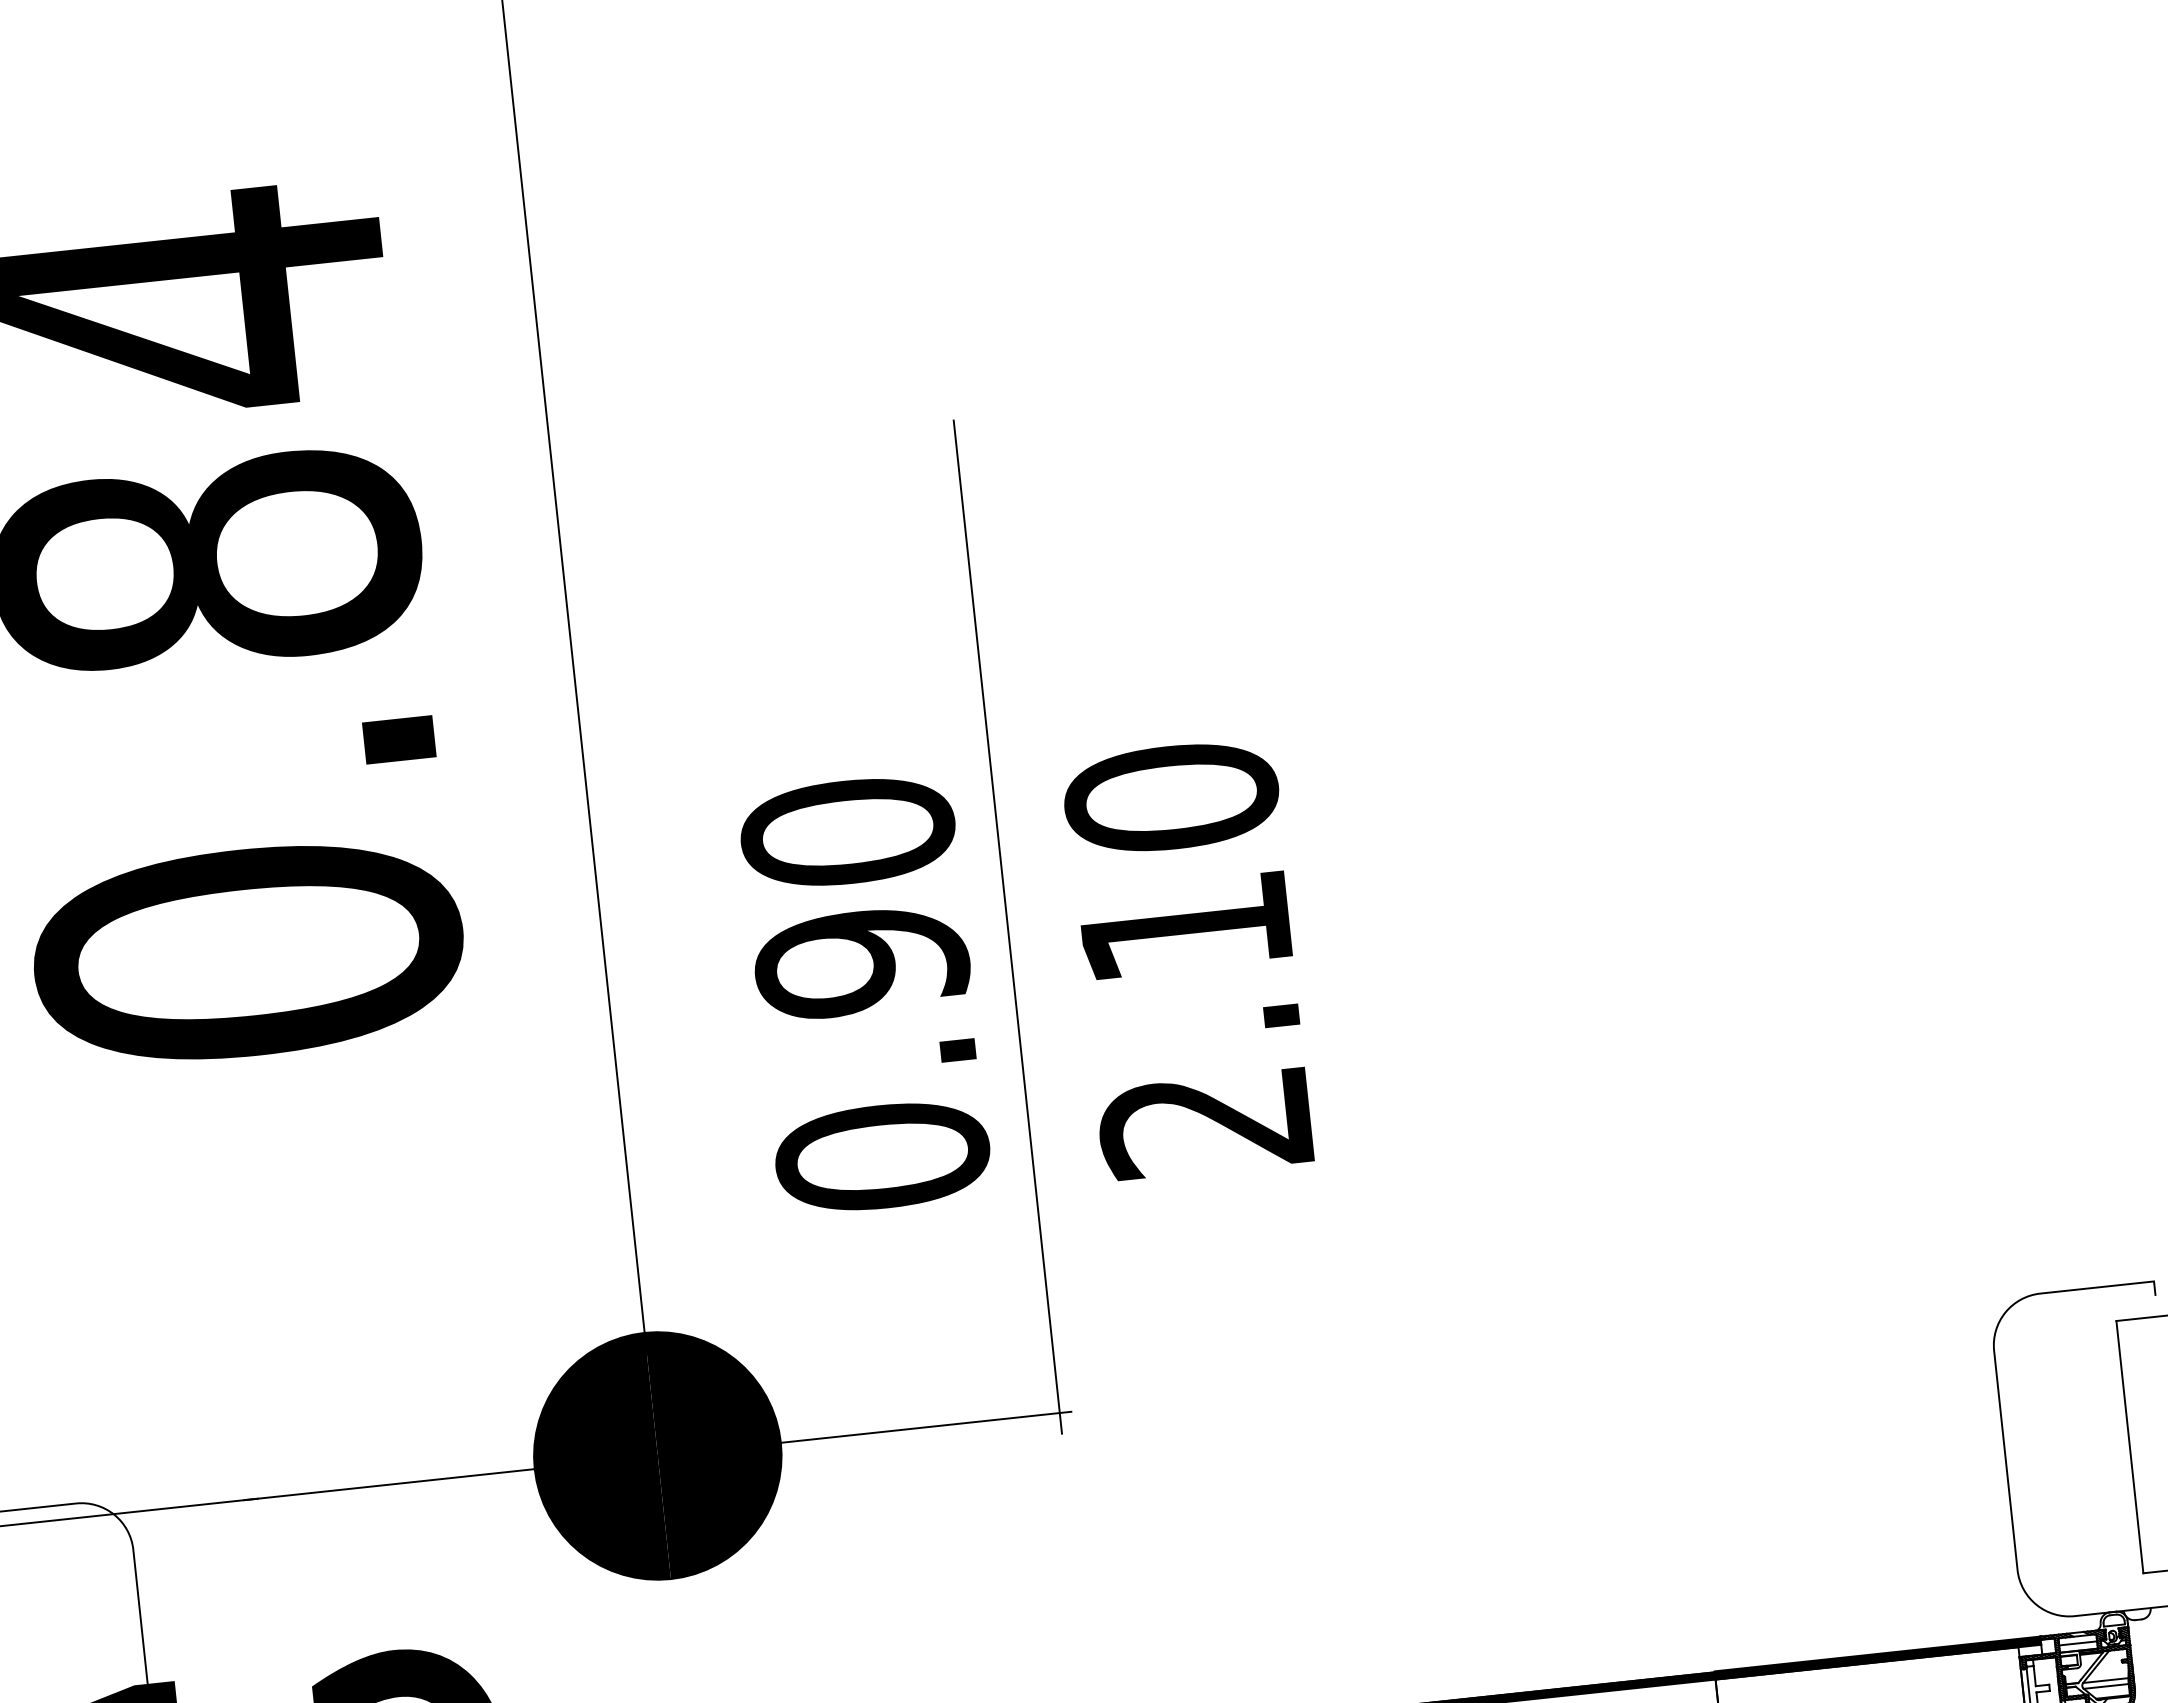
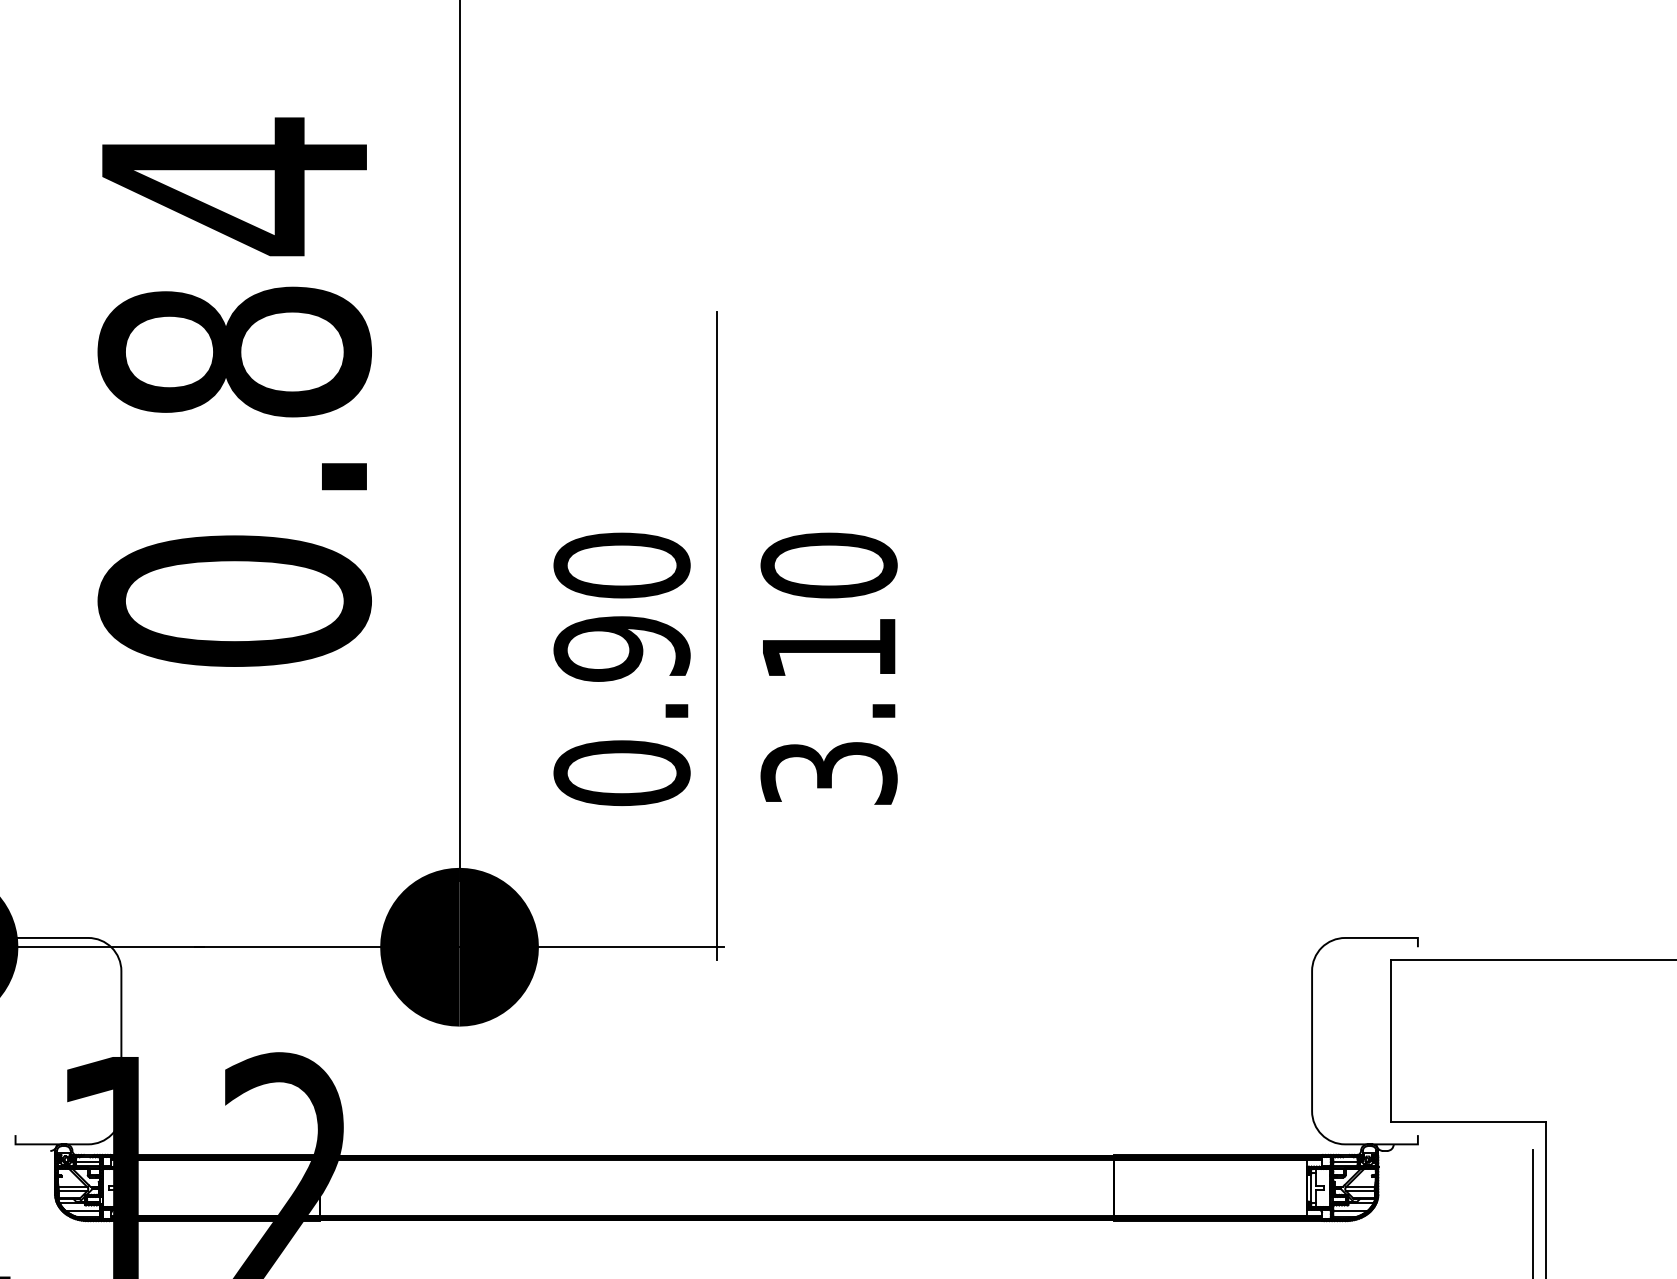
text: (1205, 1122) -> (828, 773), 2.10 -> 3.10

